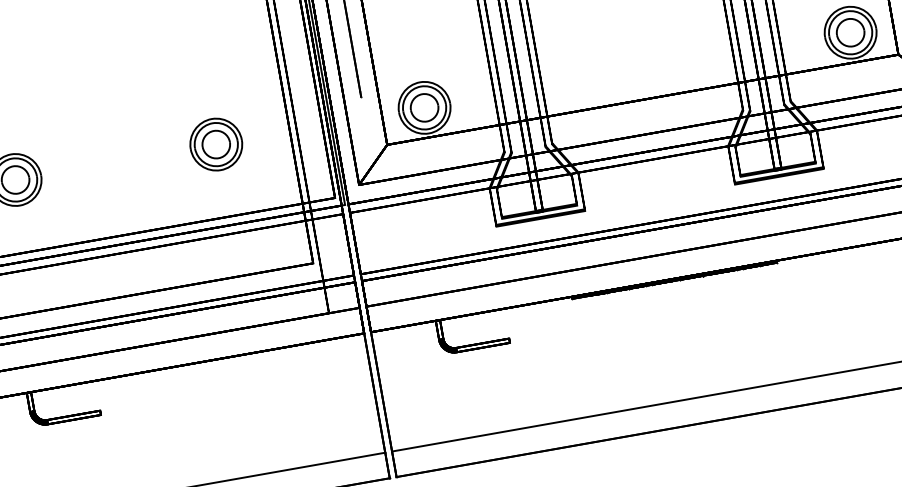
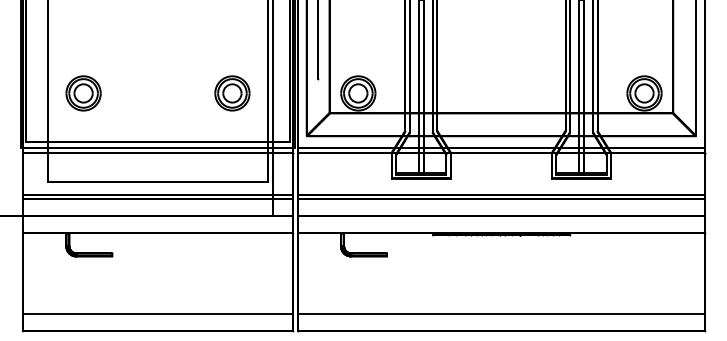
part: (216, 144) -> (232, 93), moved

